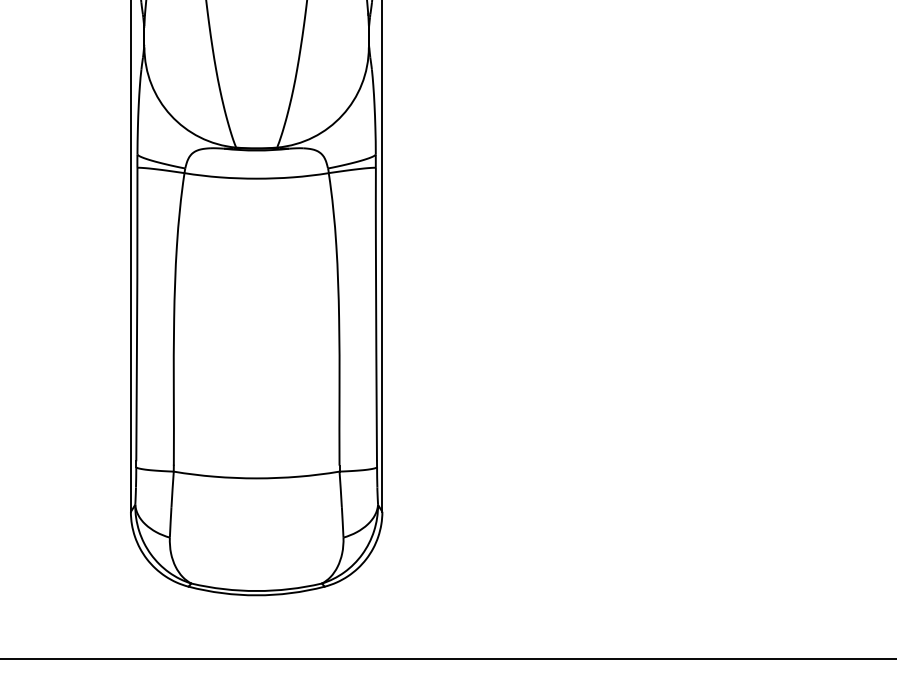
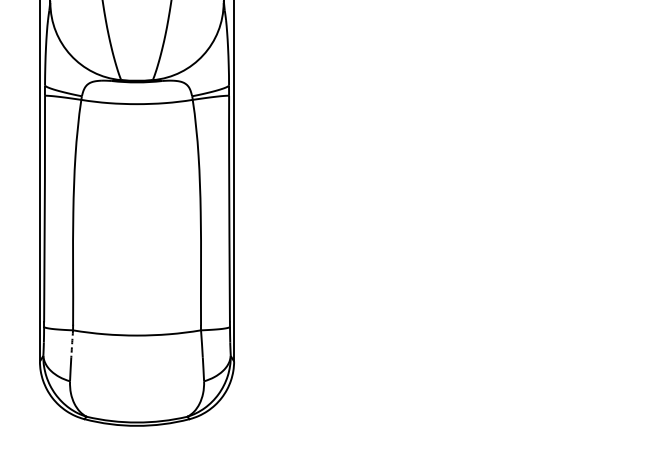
arc: (172, 489) -> (72, 344), solid -> dashed

